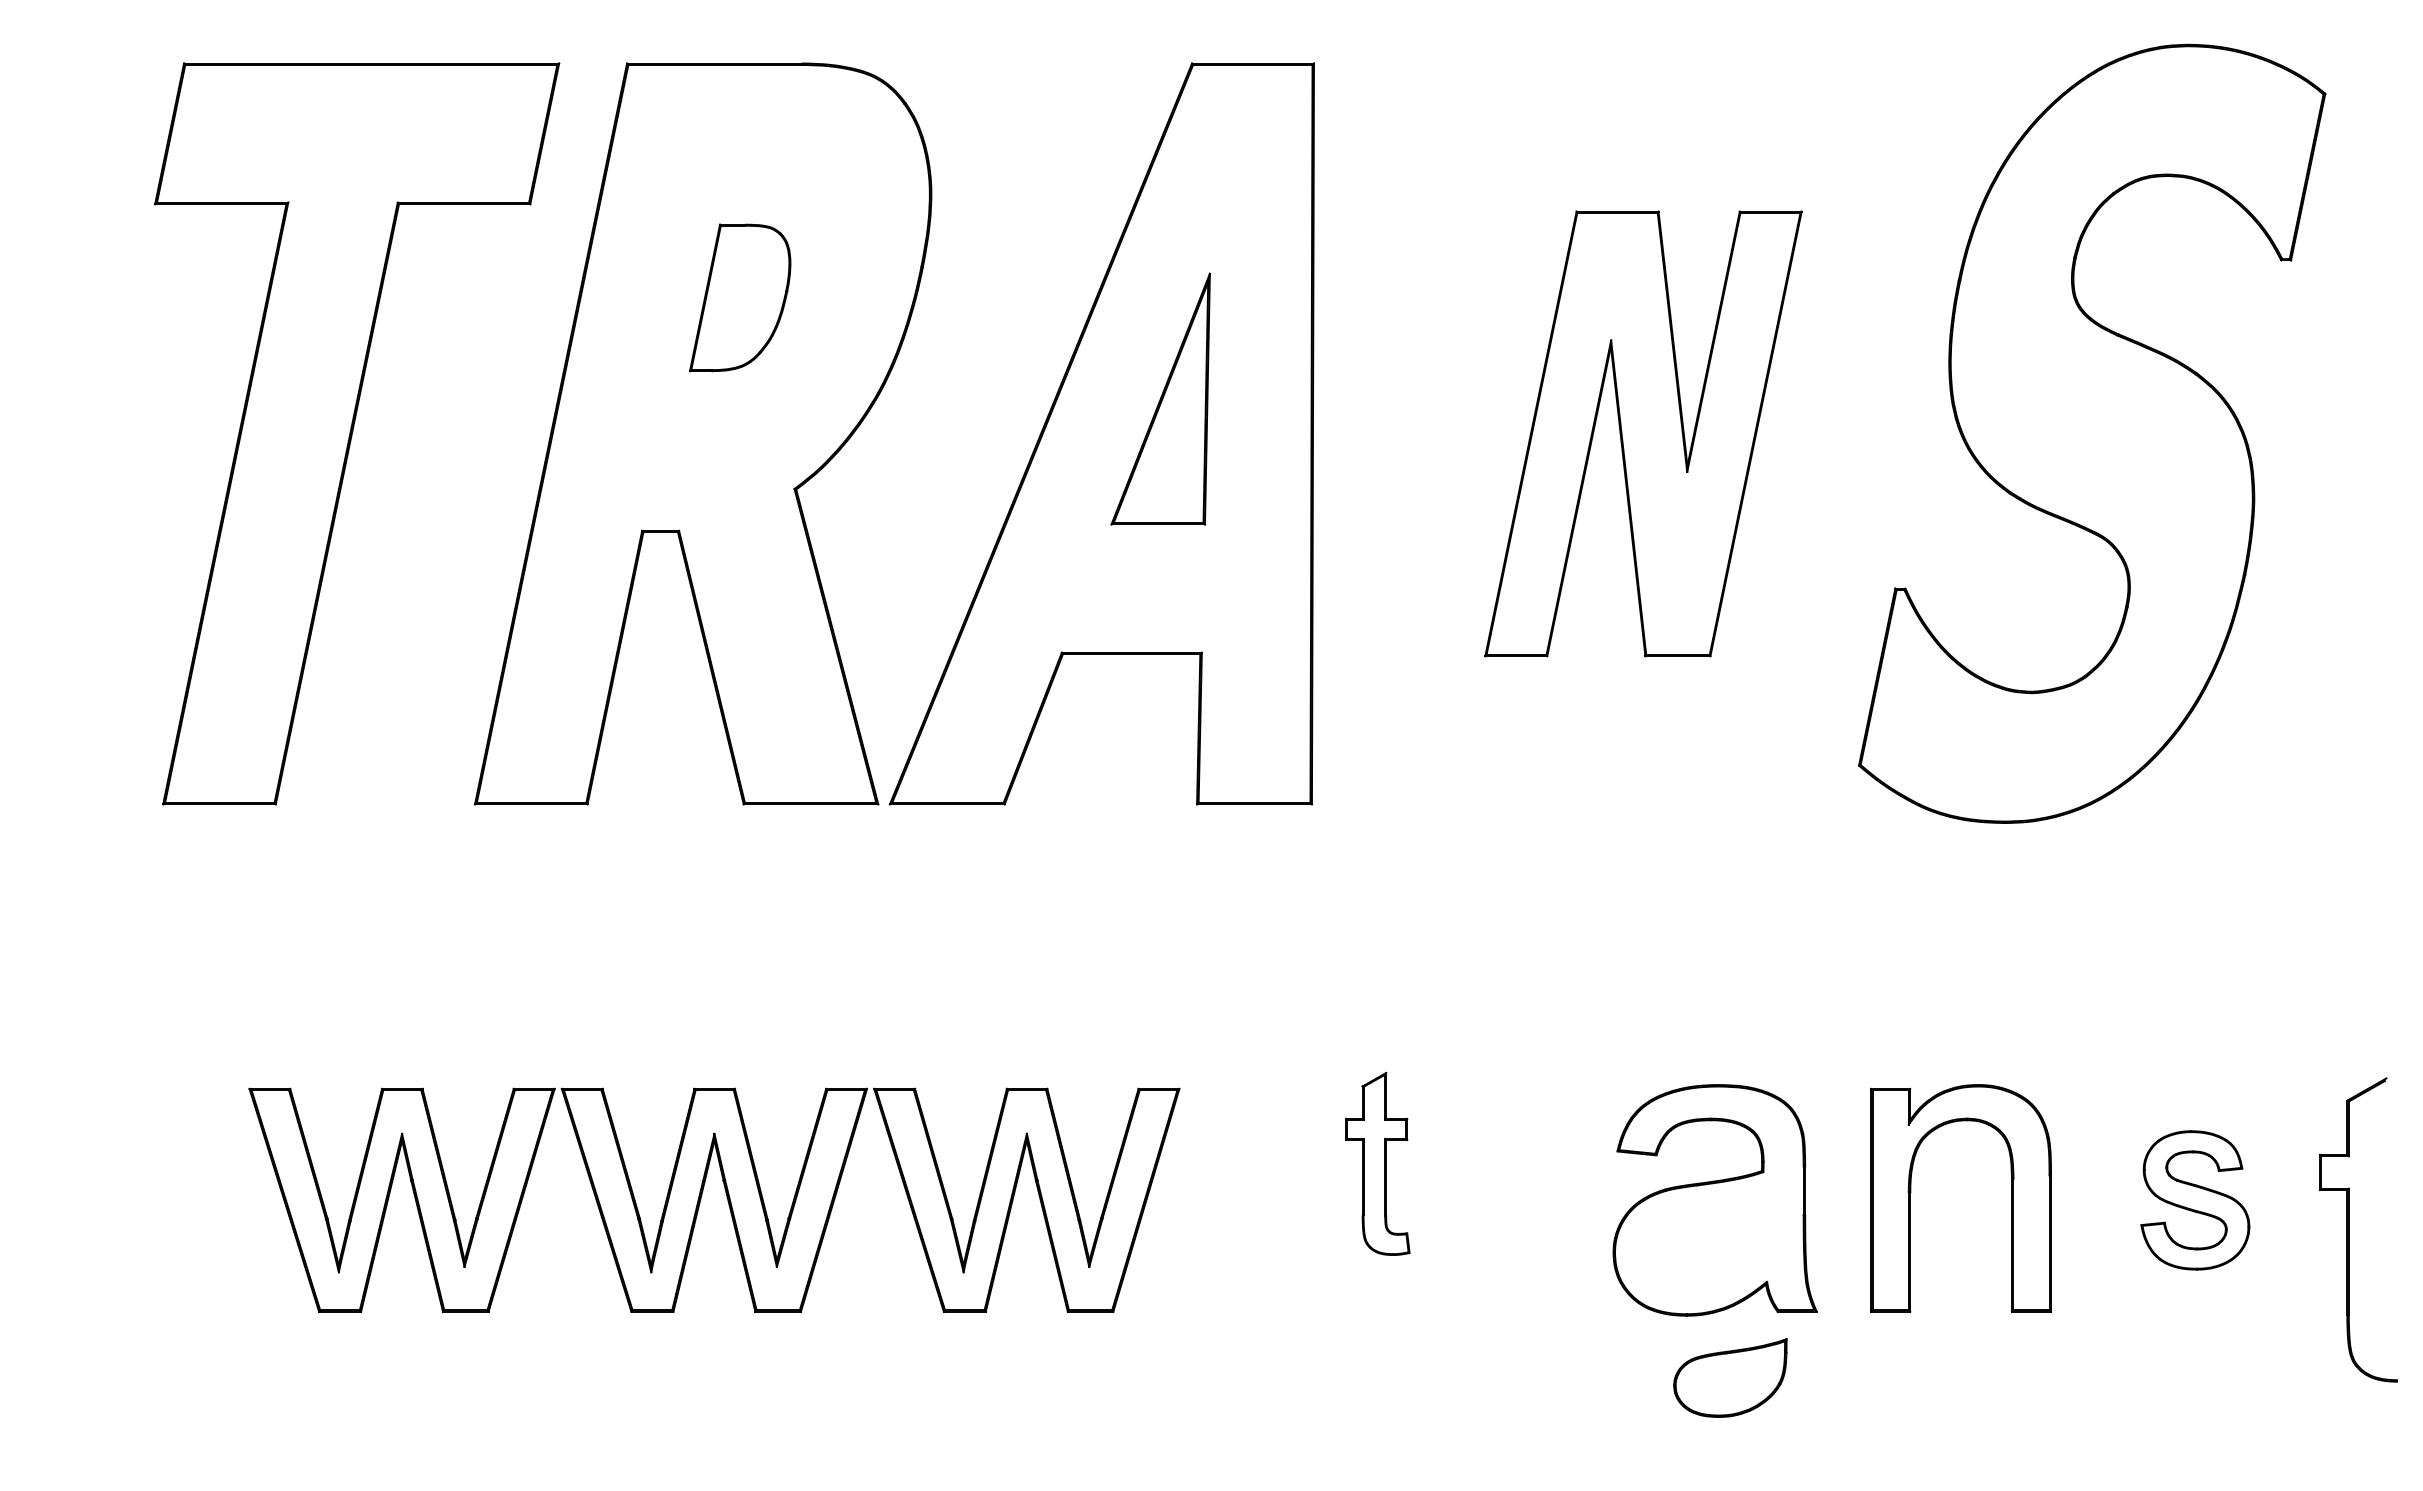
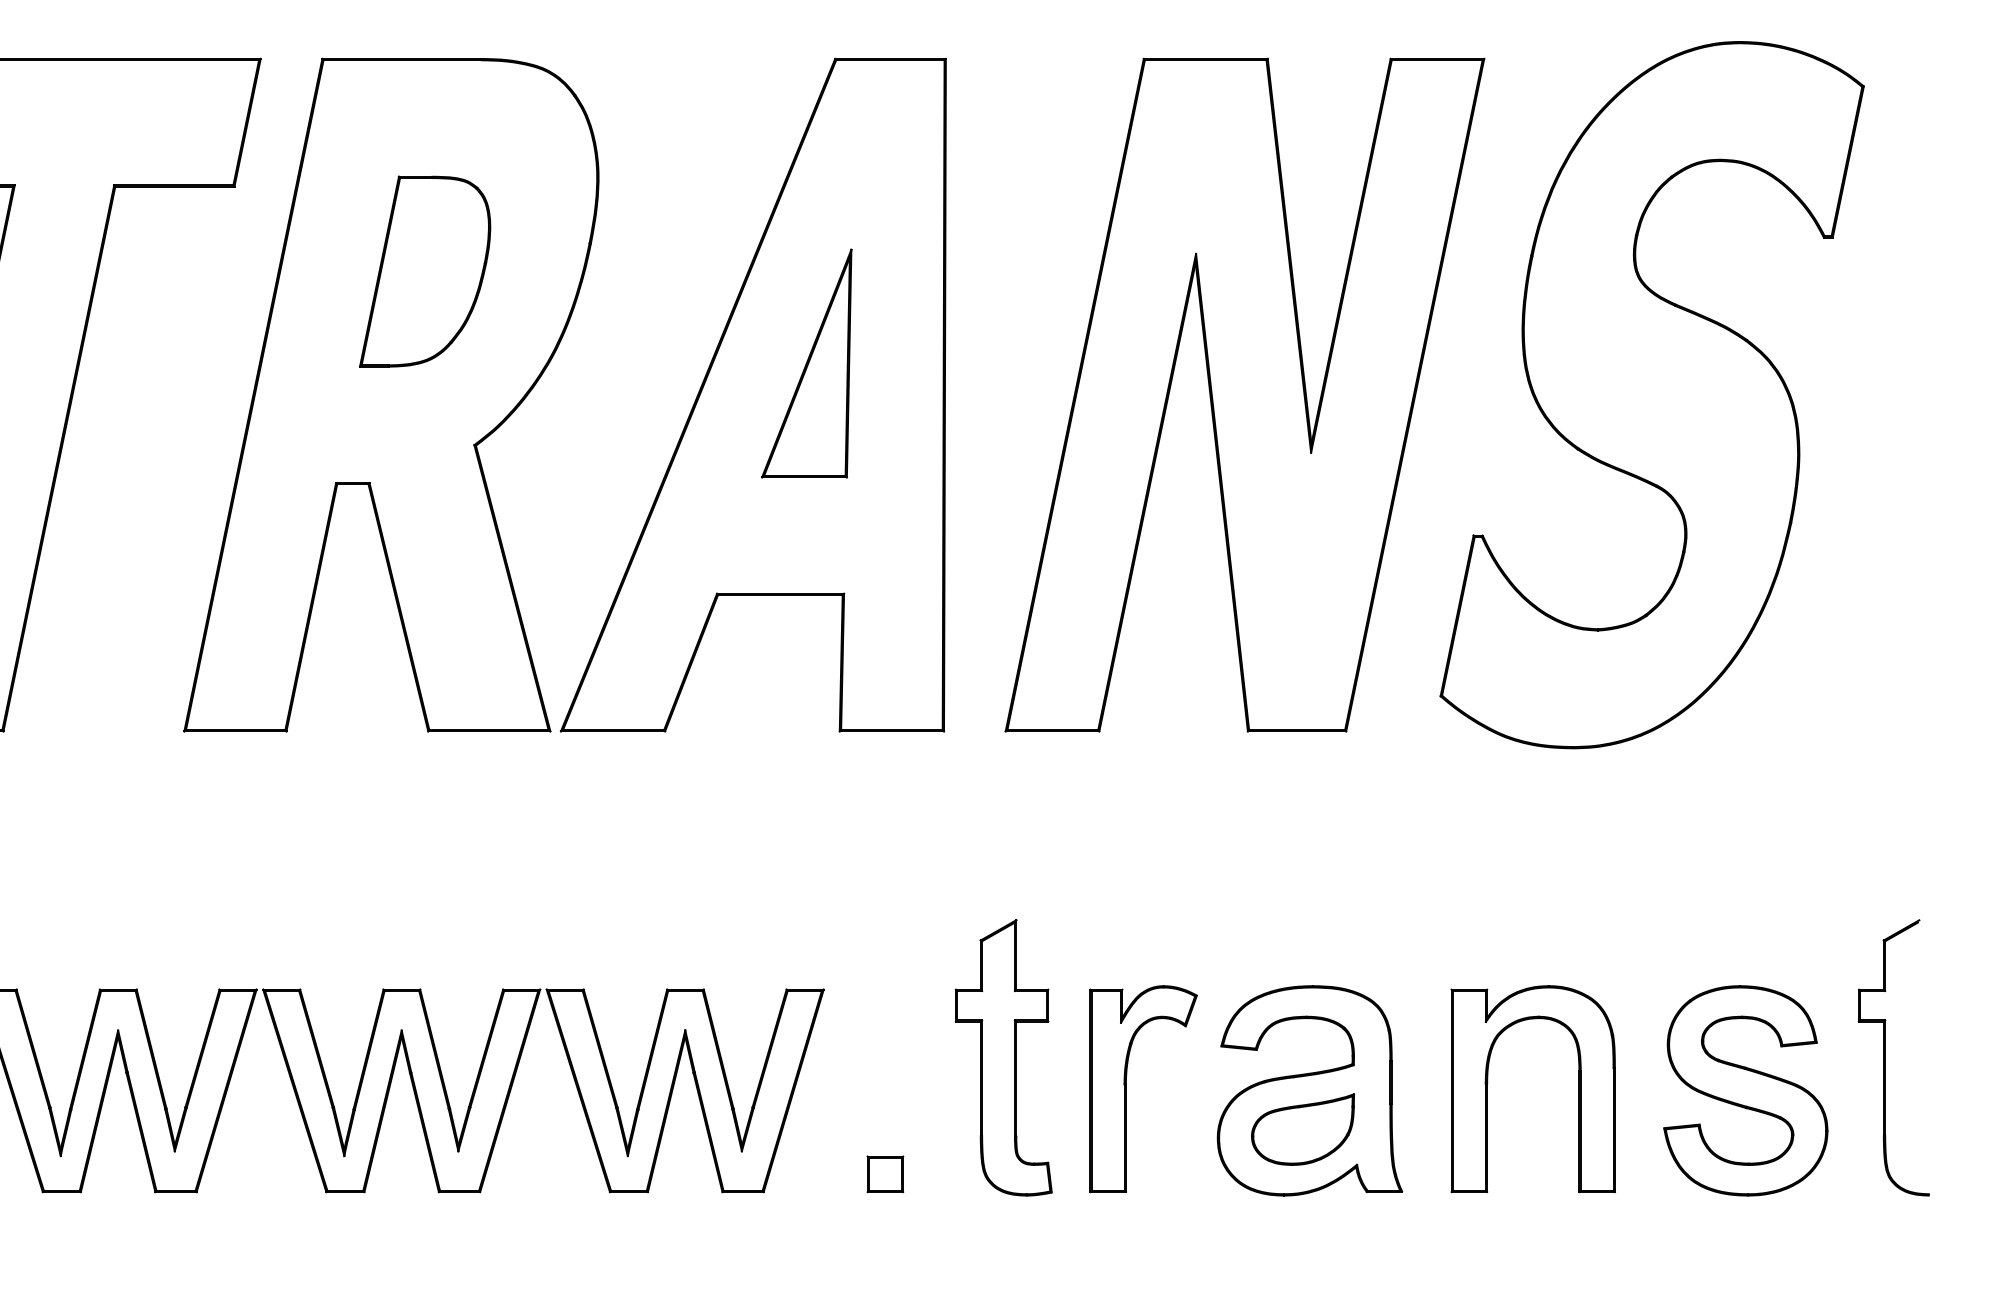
part: (739, 297) -> (424, 271), size x1.43
part: (1643, 433) -> (1244, 394), size x1.67
part: (1377, 1163) -> (1003, 1057), size x1.67
part: (1513, 1193) -> (1126, 1084), added
part: (2195, 1200) -> (1746, 1090), size x1.67
part: (2349, 1229) -> (1885, 1057), moved
part: (1246, 1291) -> (884, 1173), added
part: (1730, 1377) -> (1303, 1129), moved

